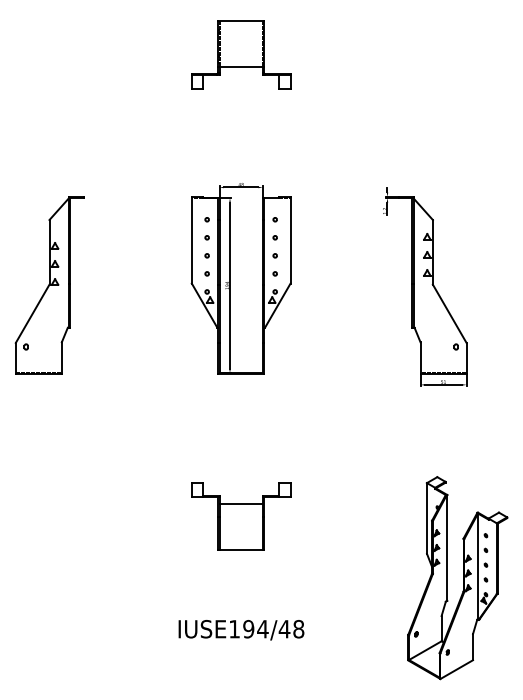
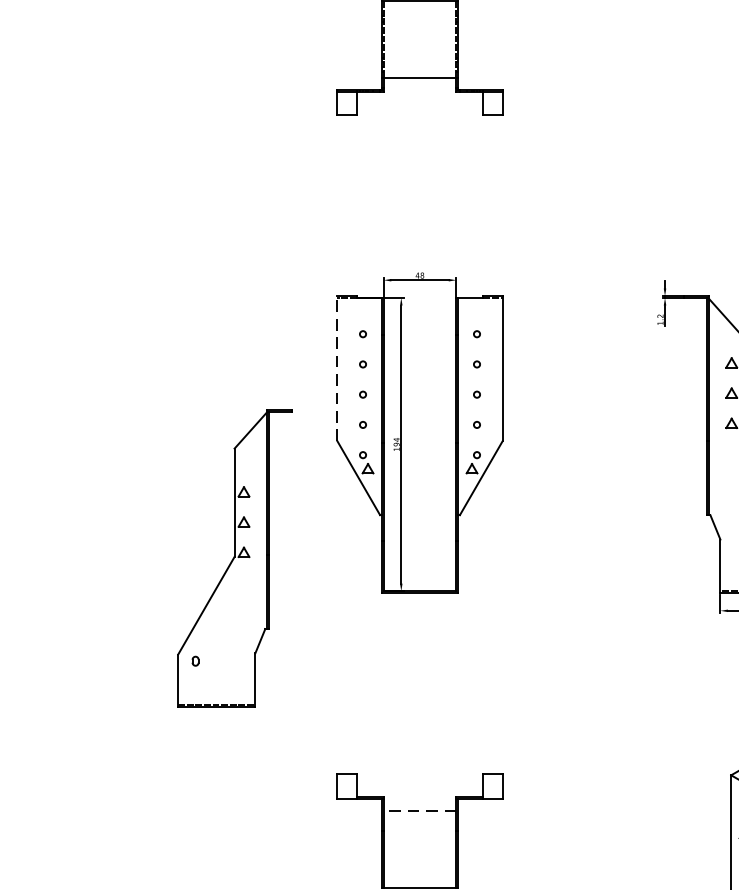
line: (191, 239) -> (336, 367), solid -> dashed
part: (49, 285) -> (234, 558), moved
line: (241, 504) -> (420, 811), solid -> dashed

